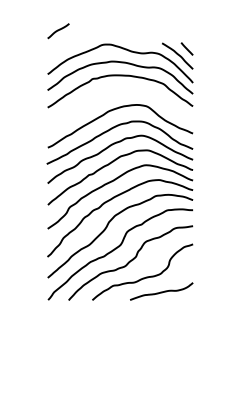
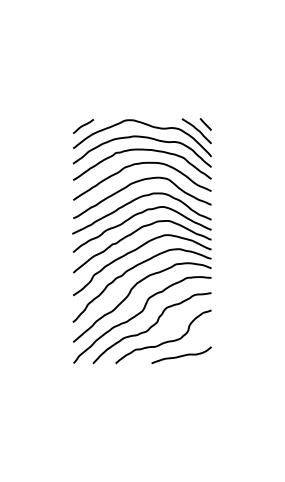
curve: (57, 31) -> (82, 126), moved
curve: (119, 91) -> (141, 164), added

